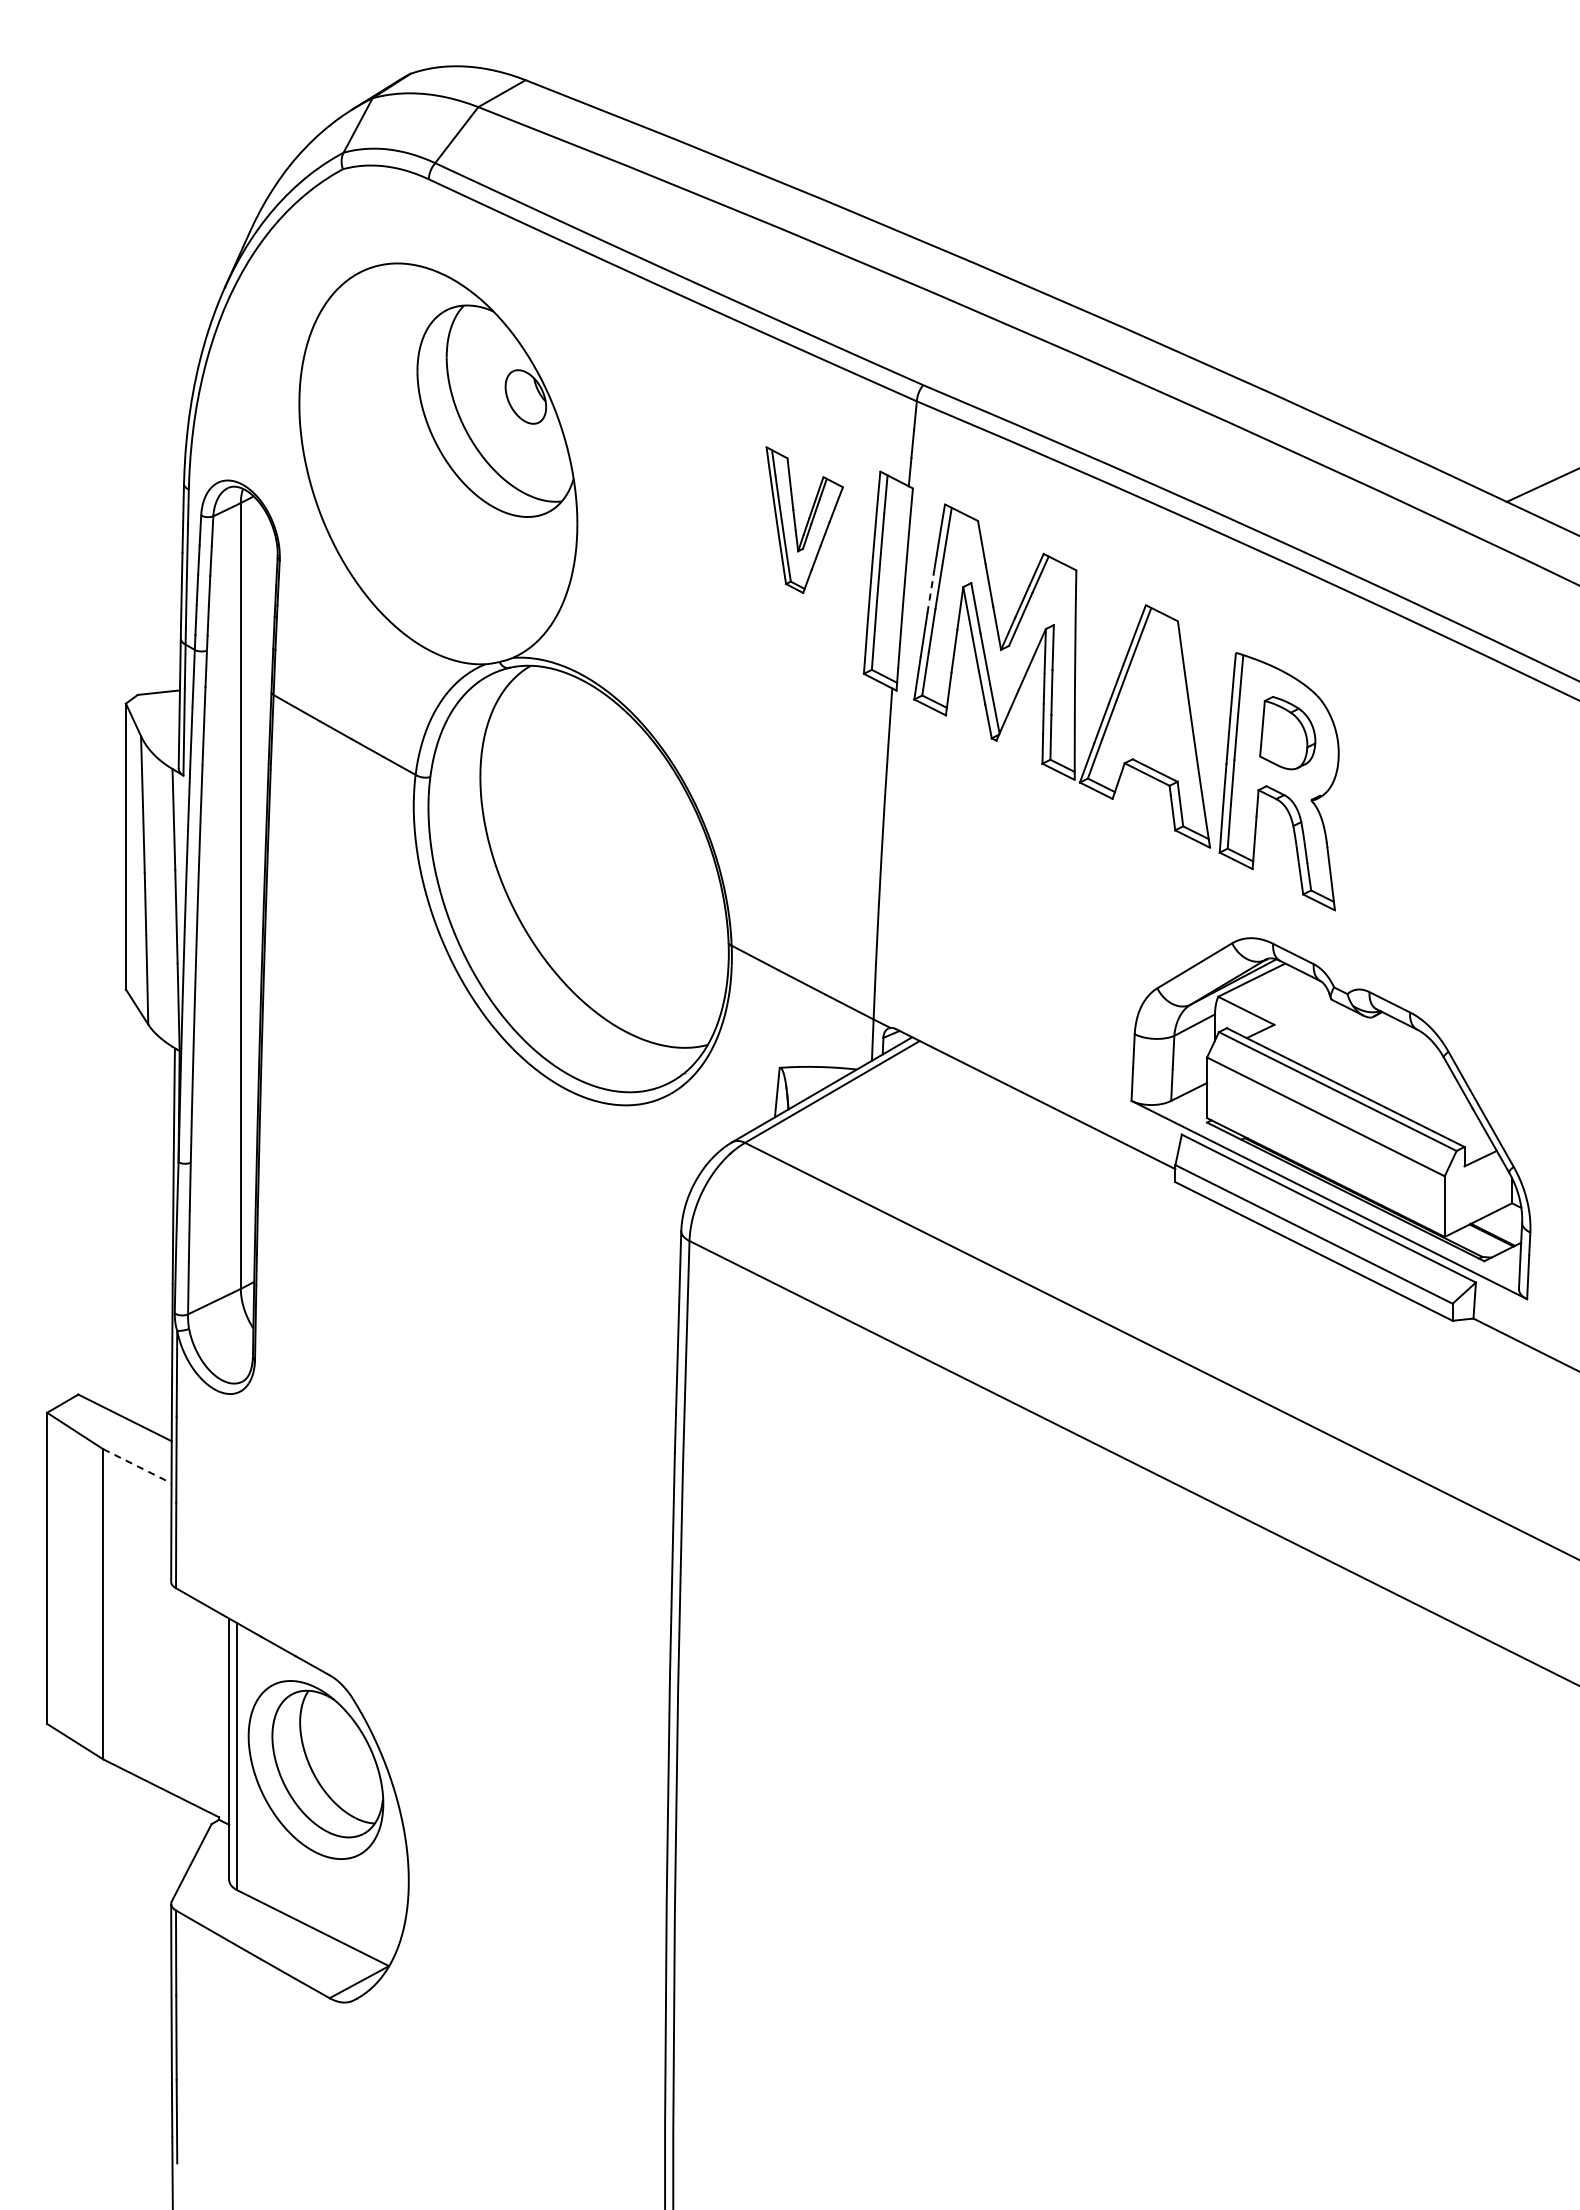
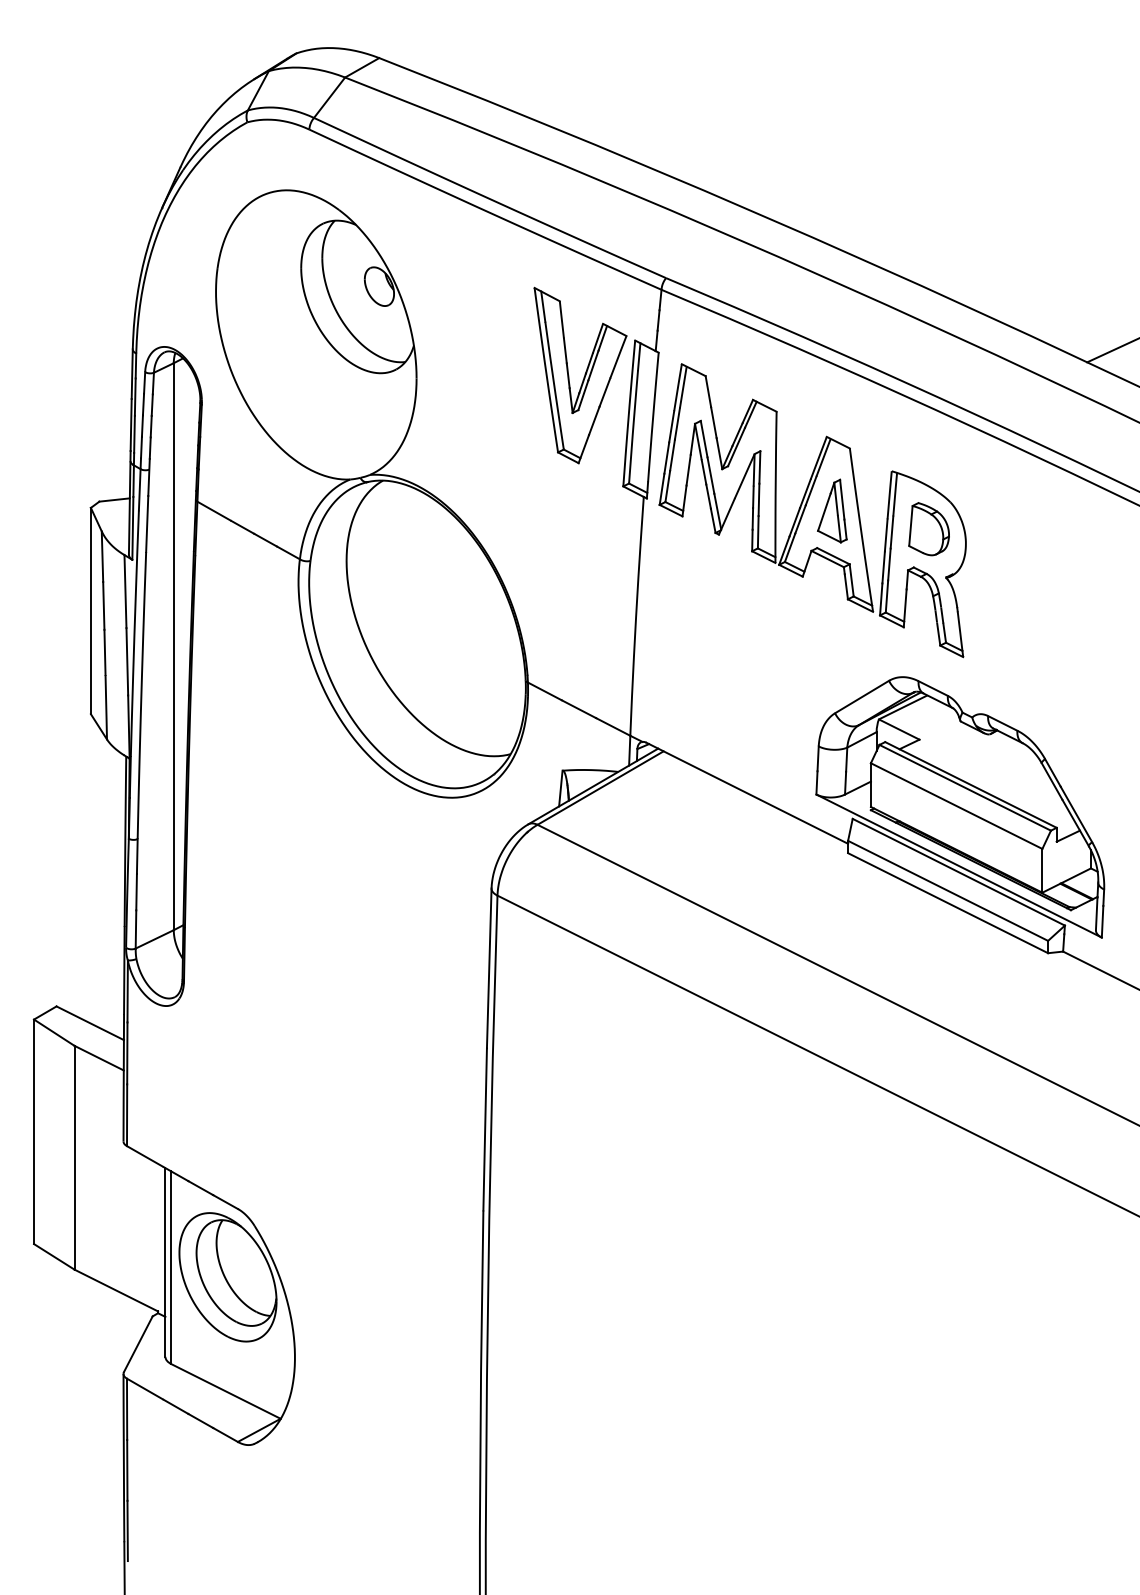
part: (804, 519) -> (580, 375), size x1.67
line: (930, 591) -> (671, 427), dashed -> solid
part: (1153, 707) -> (832, 510), added
line: (137, 1466) -> (99, 1058), dashed -> solid

